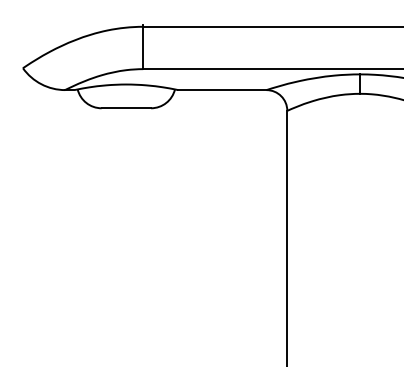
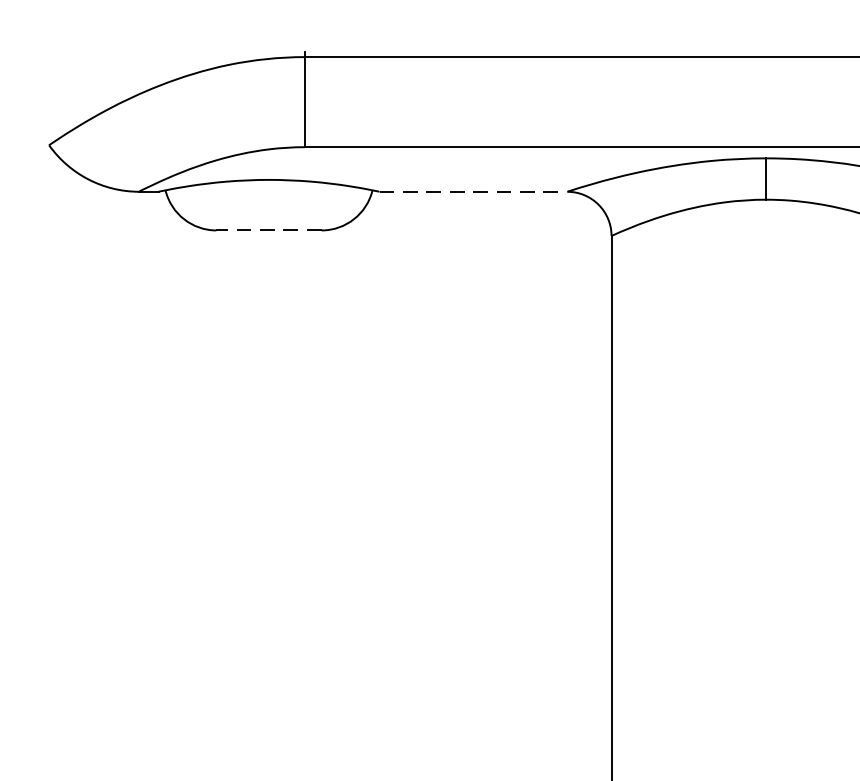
line: (222, 90) -> (473, 192), solid -> dashed
line: (126, 108) -> (269, 230), solid -> dashed

